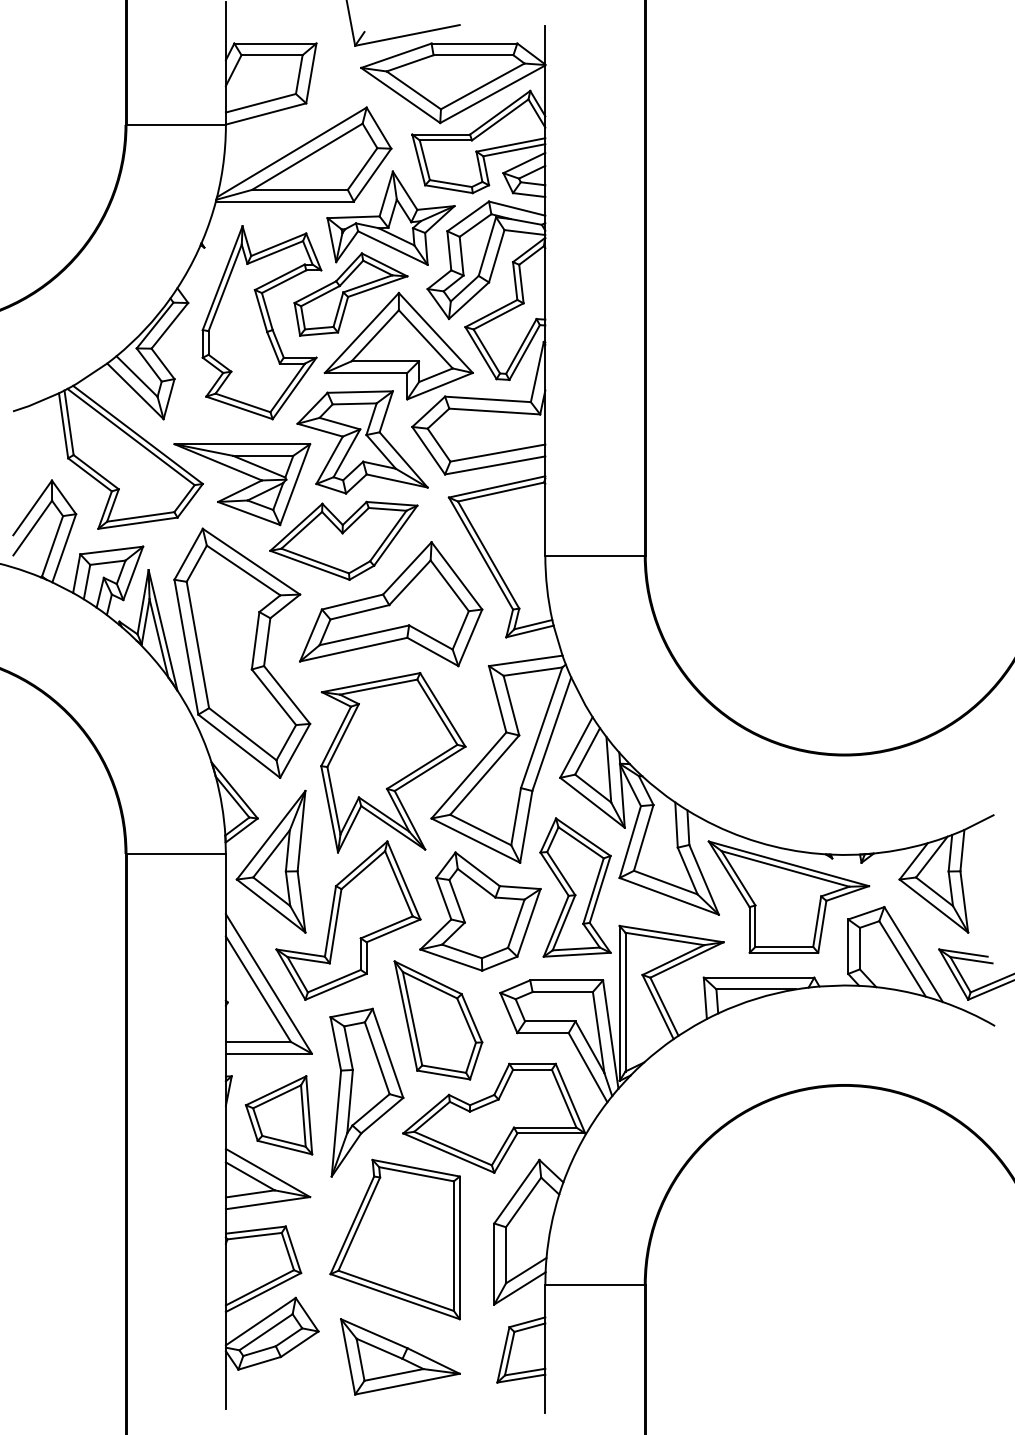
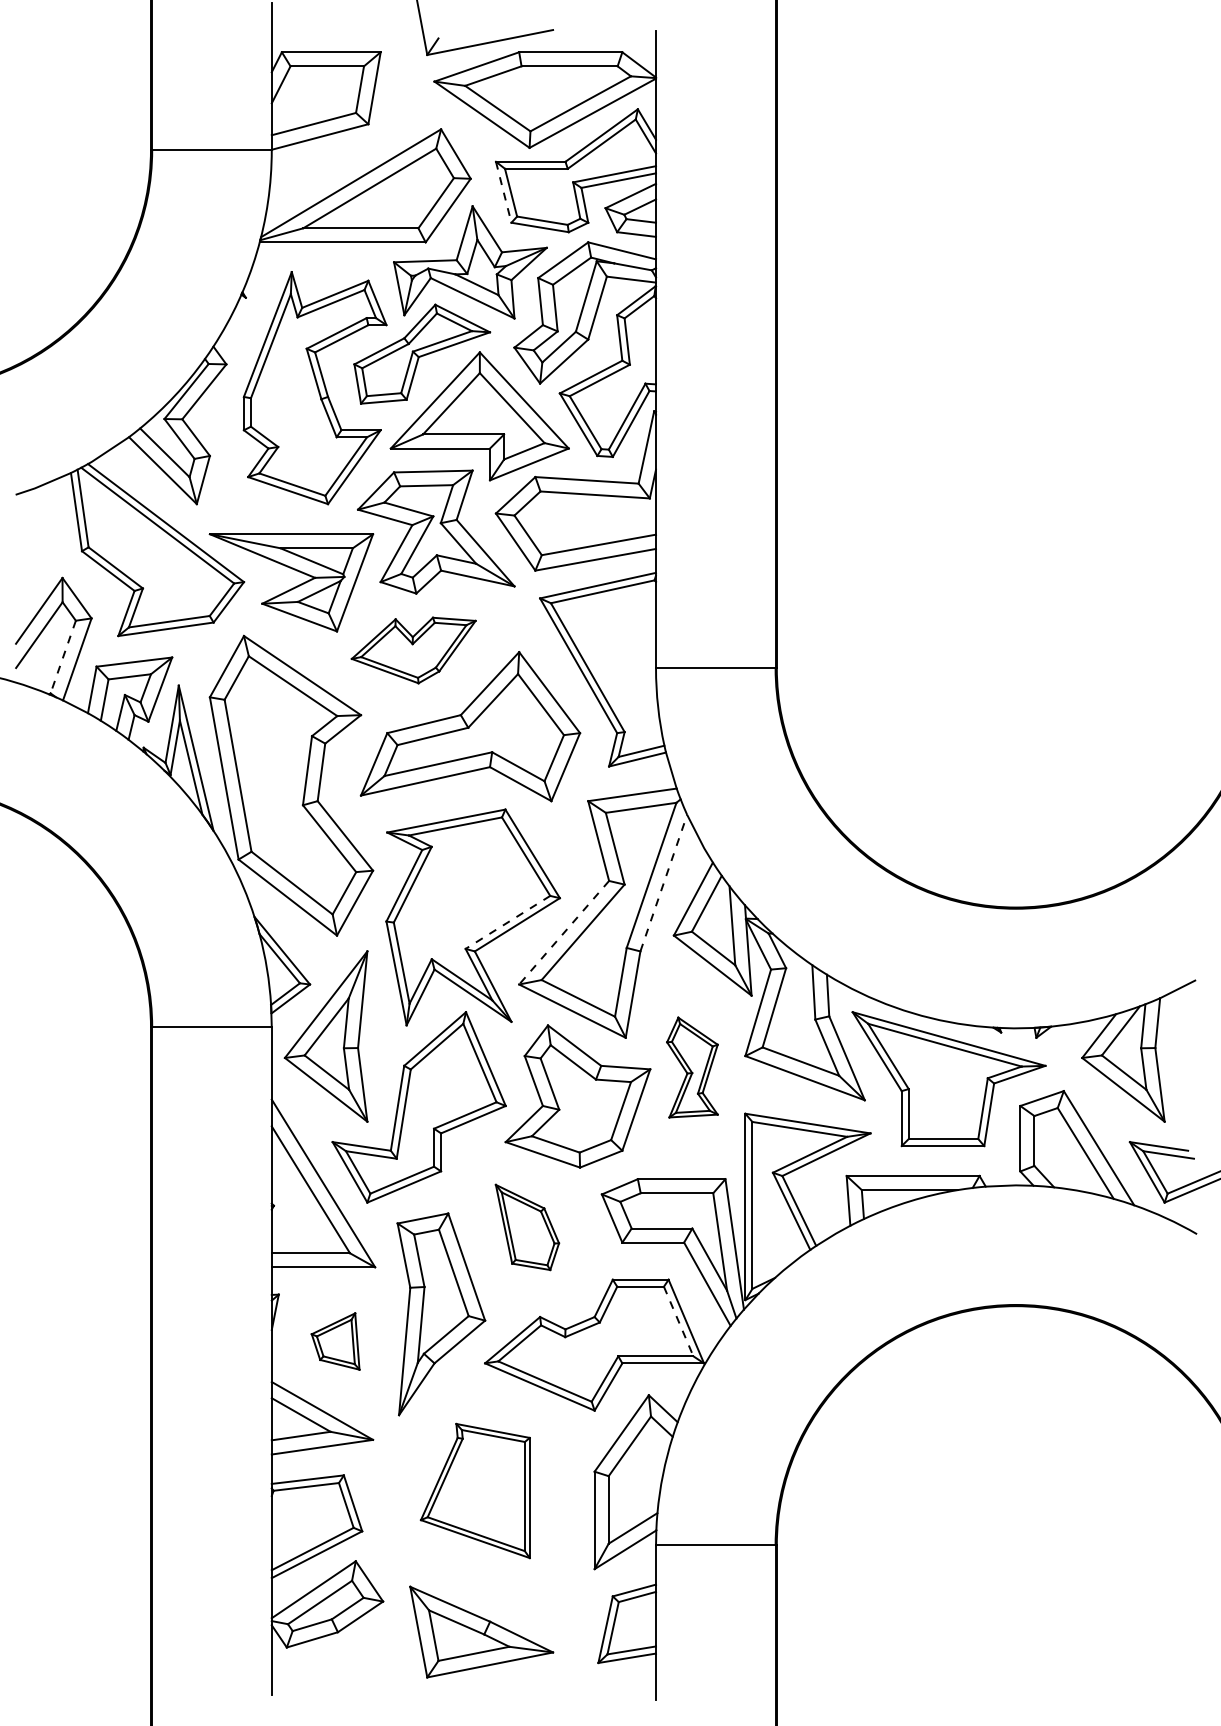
line: (418, 160) -> (503, 192), solid -> dashed
part: (343, 540) -> (413, 650), size x0.7
line: (52, 546) -> (63, 657), solid -> dashed
line: (551, 733) -> (663, 882), solid -> dashed
line: (421, 766) -> (507, 922), solid -> dashed
line: (469, 775) -> (564, 932), solid -> dashed
part: (575, 887) -> (692, 1067), size x0.6
part: (438, 1020) -> (527, 1227), size x0.6
line: (564, 1098) -> (678, 1321), solid -> dashed
part: (278, 1115) -> (335, 1341), size x0.6
part: (395, 1239) -> (475, 1490), size x0.7

